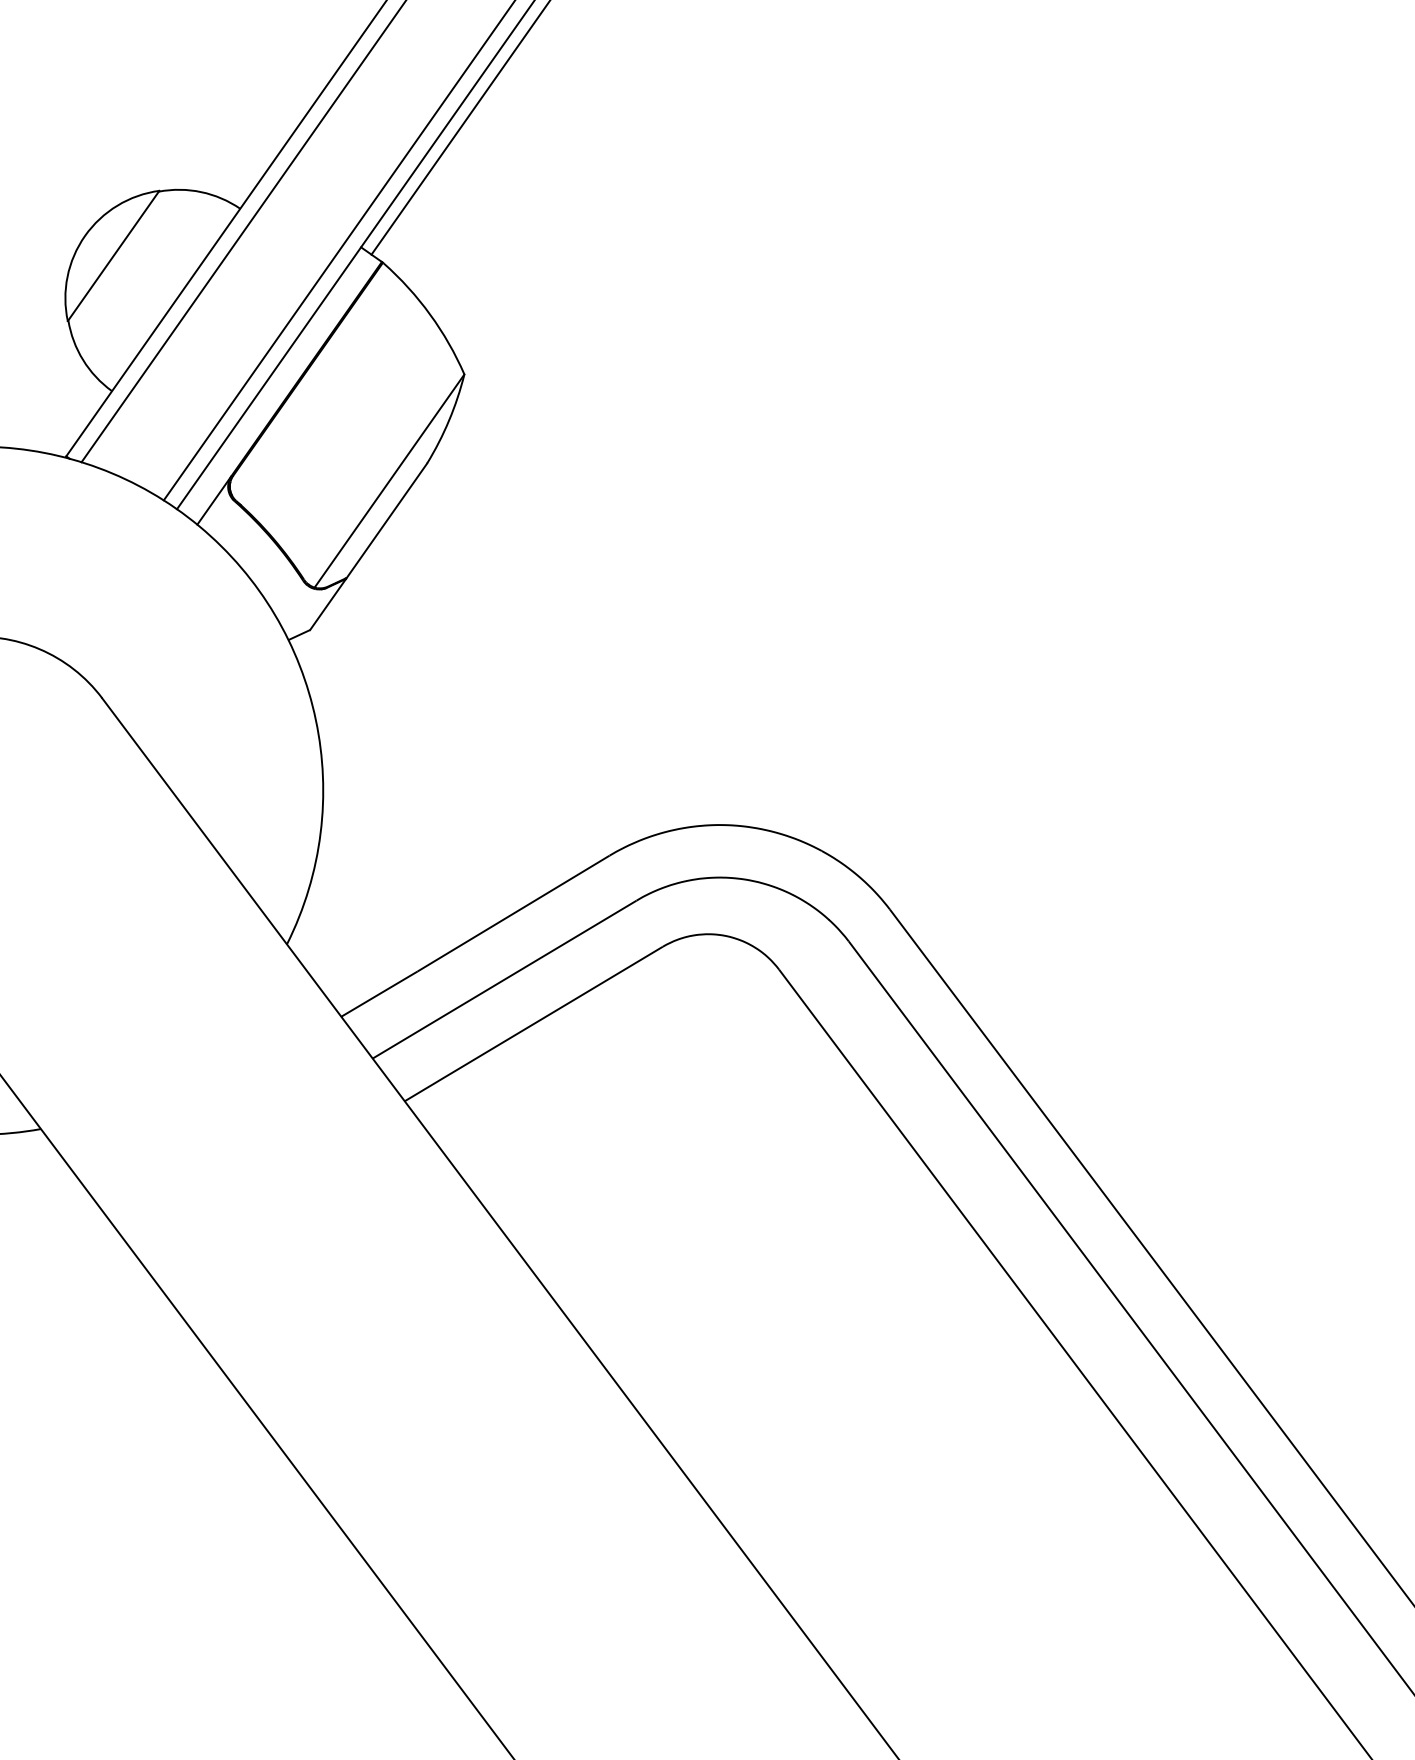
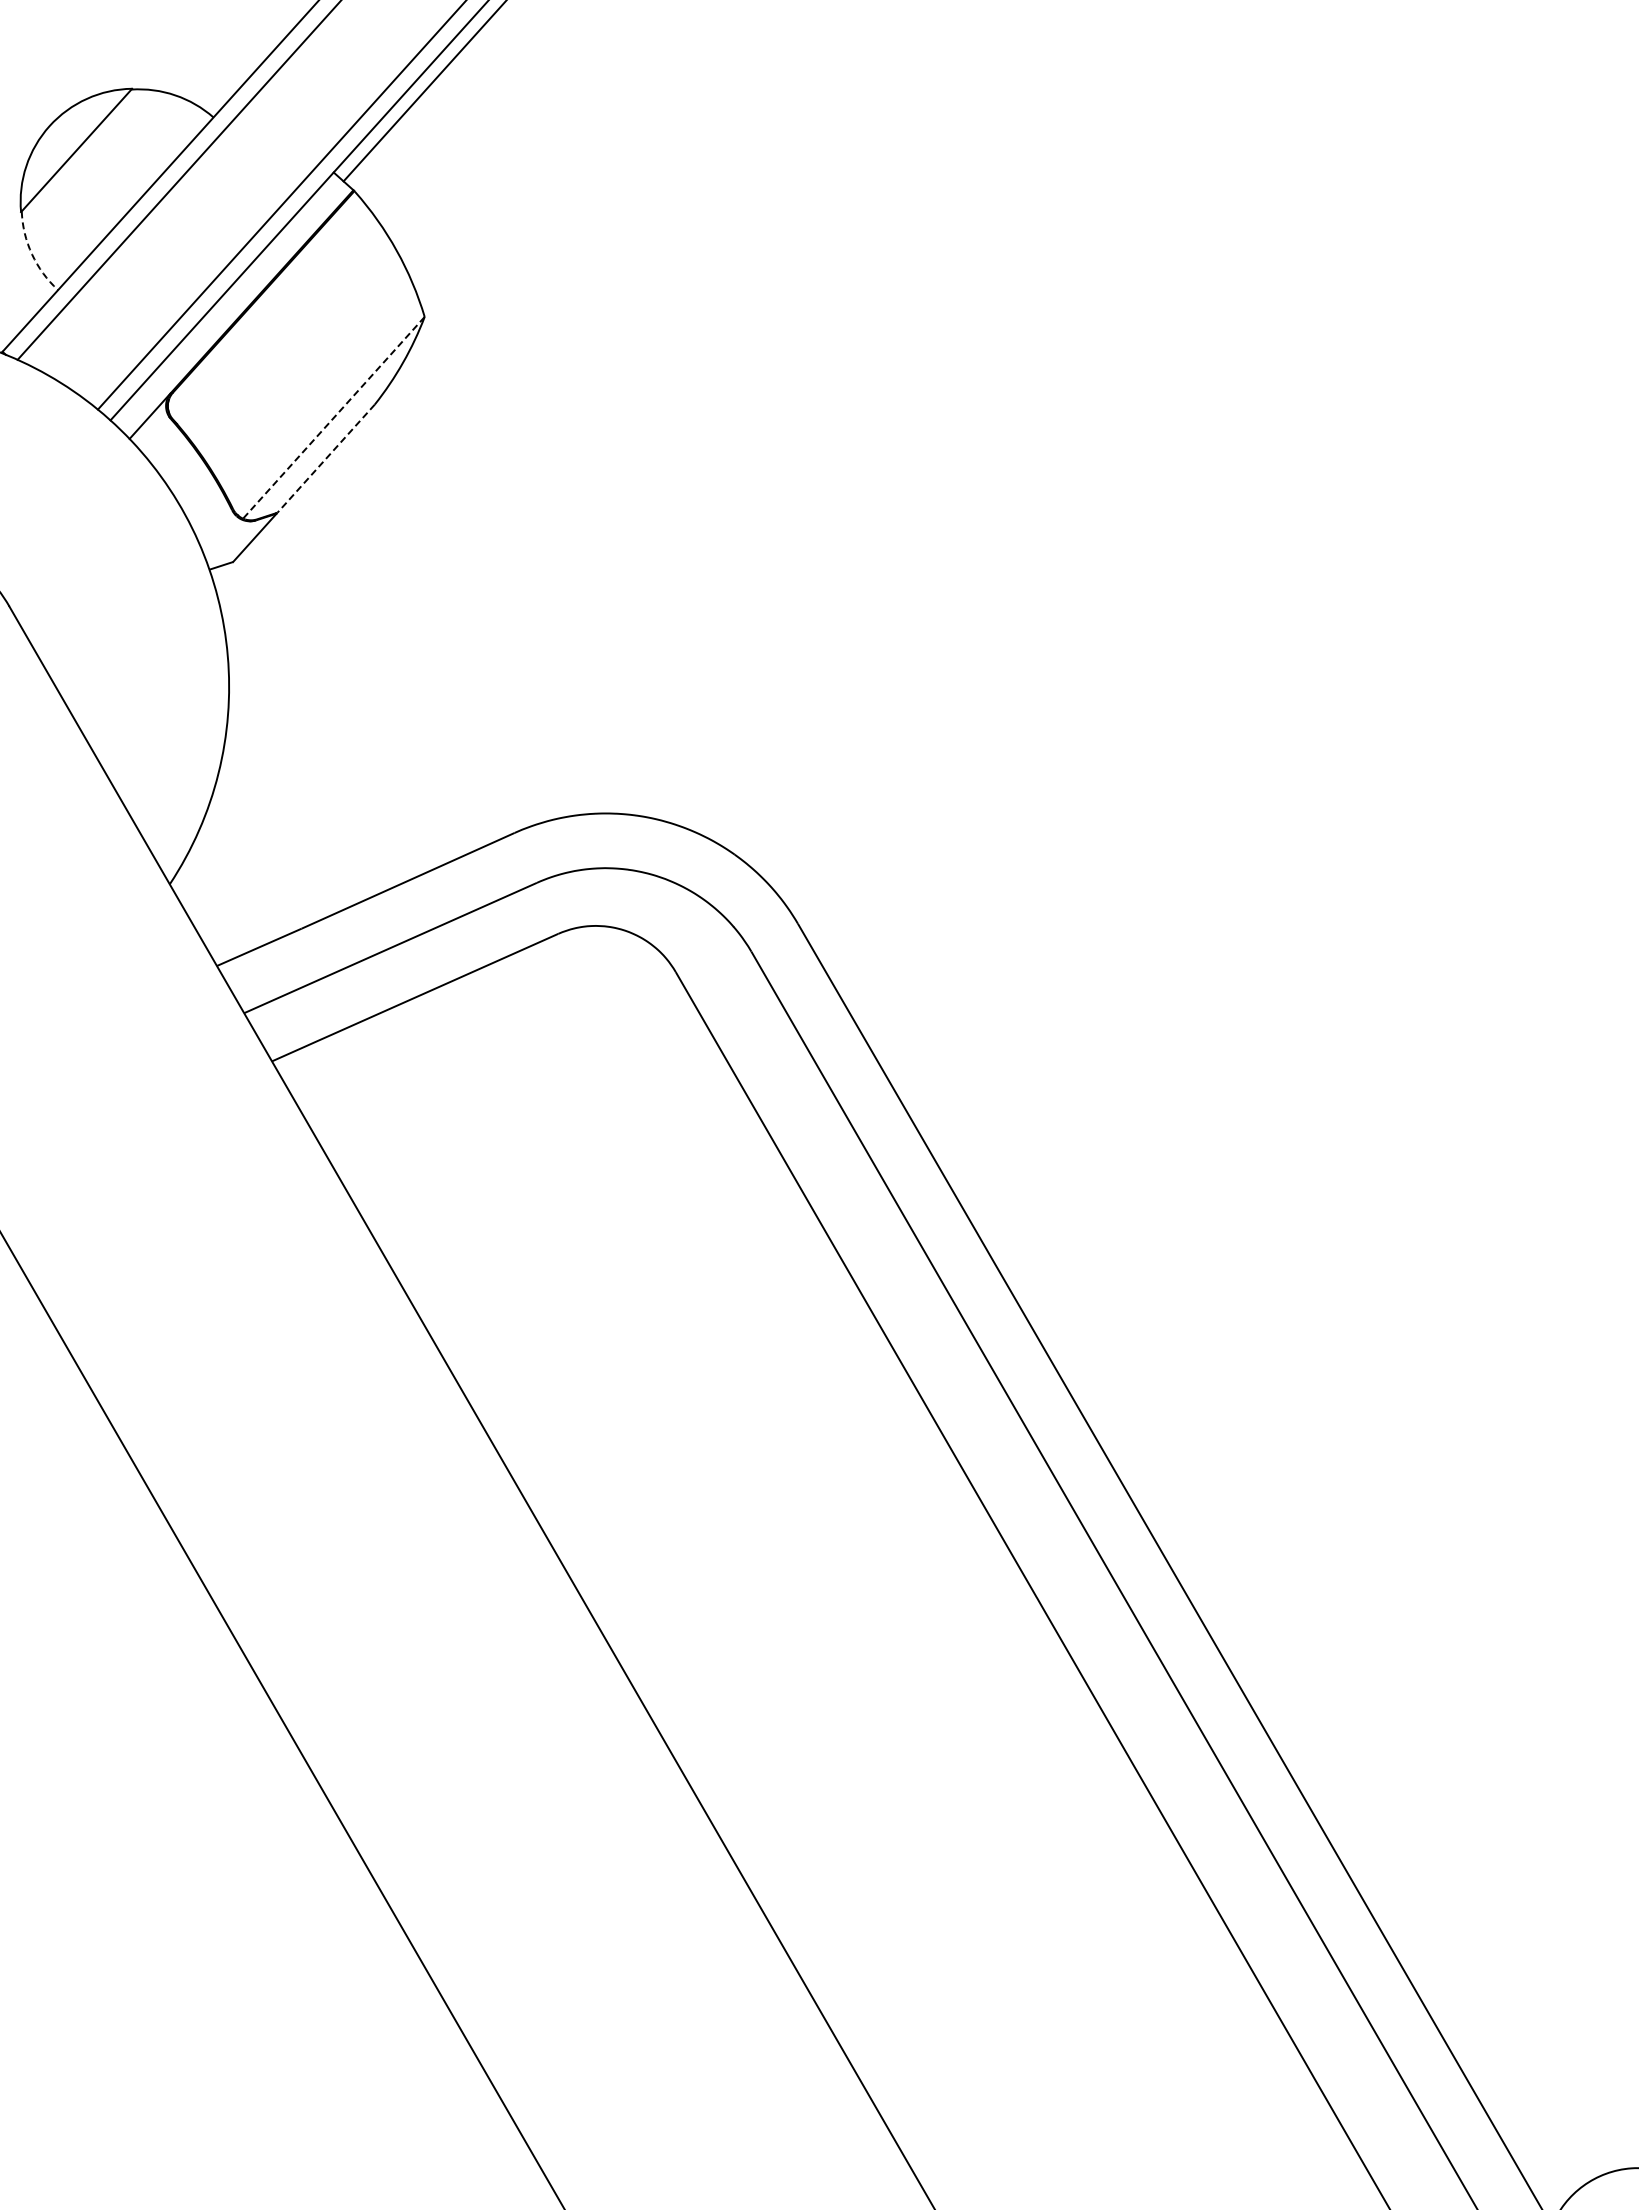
arc: (83, 360) -> (32, 254), solid -> dashed
line: (389, 480) -> (333, 417), solid -> dashed
line: (387, 520) -> (326, 458), solid -> dashed

